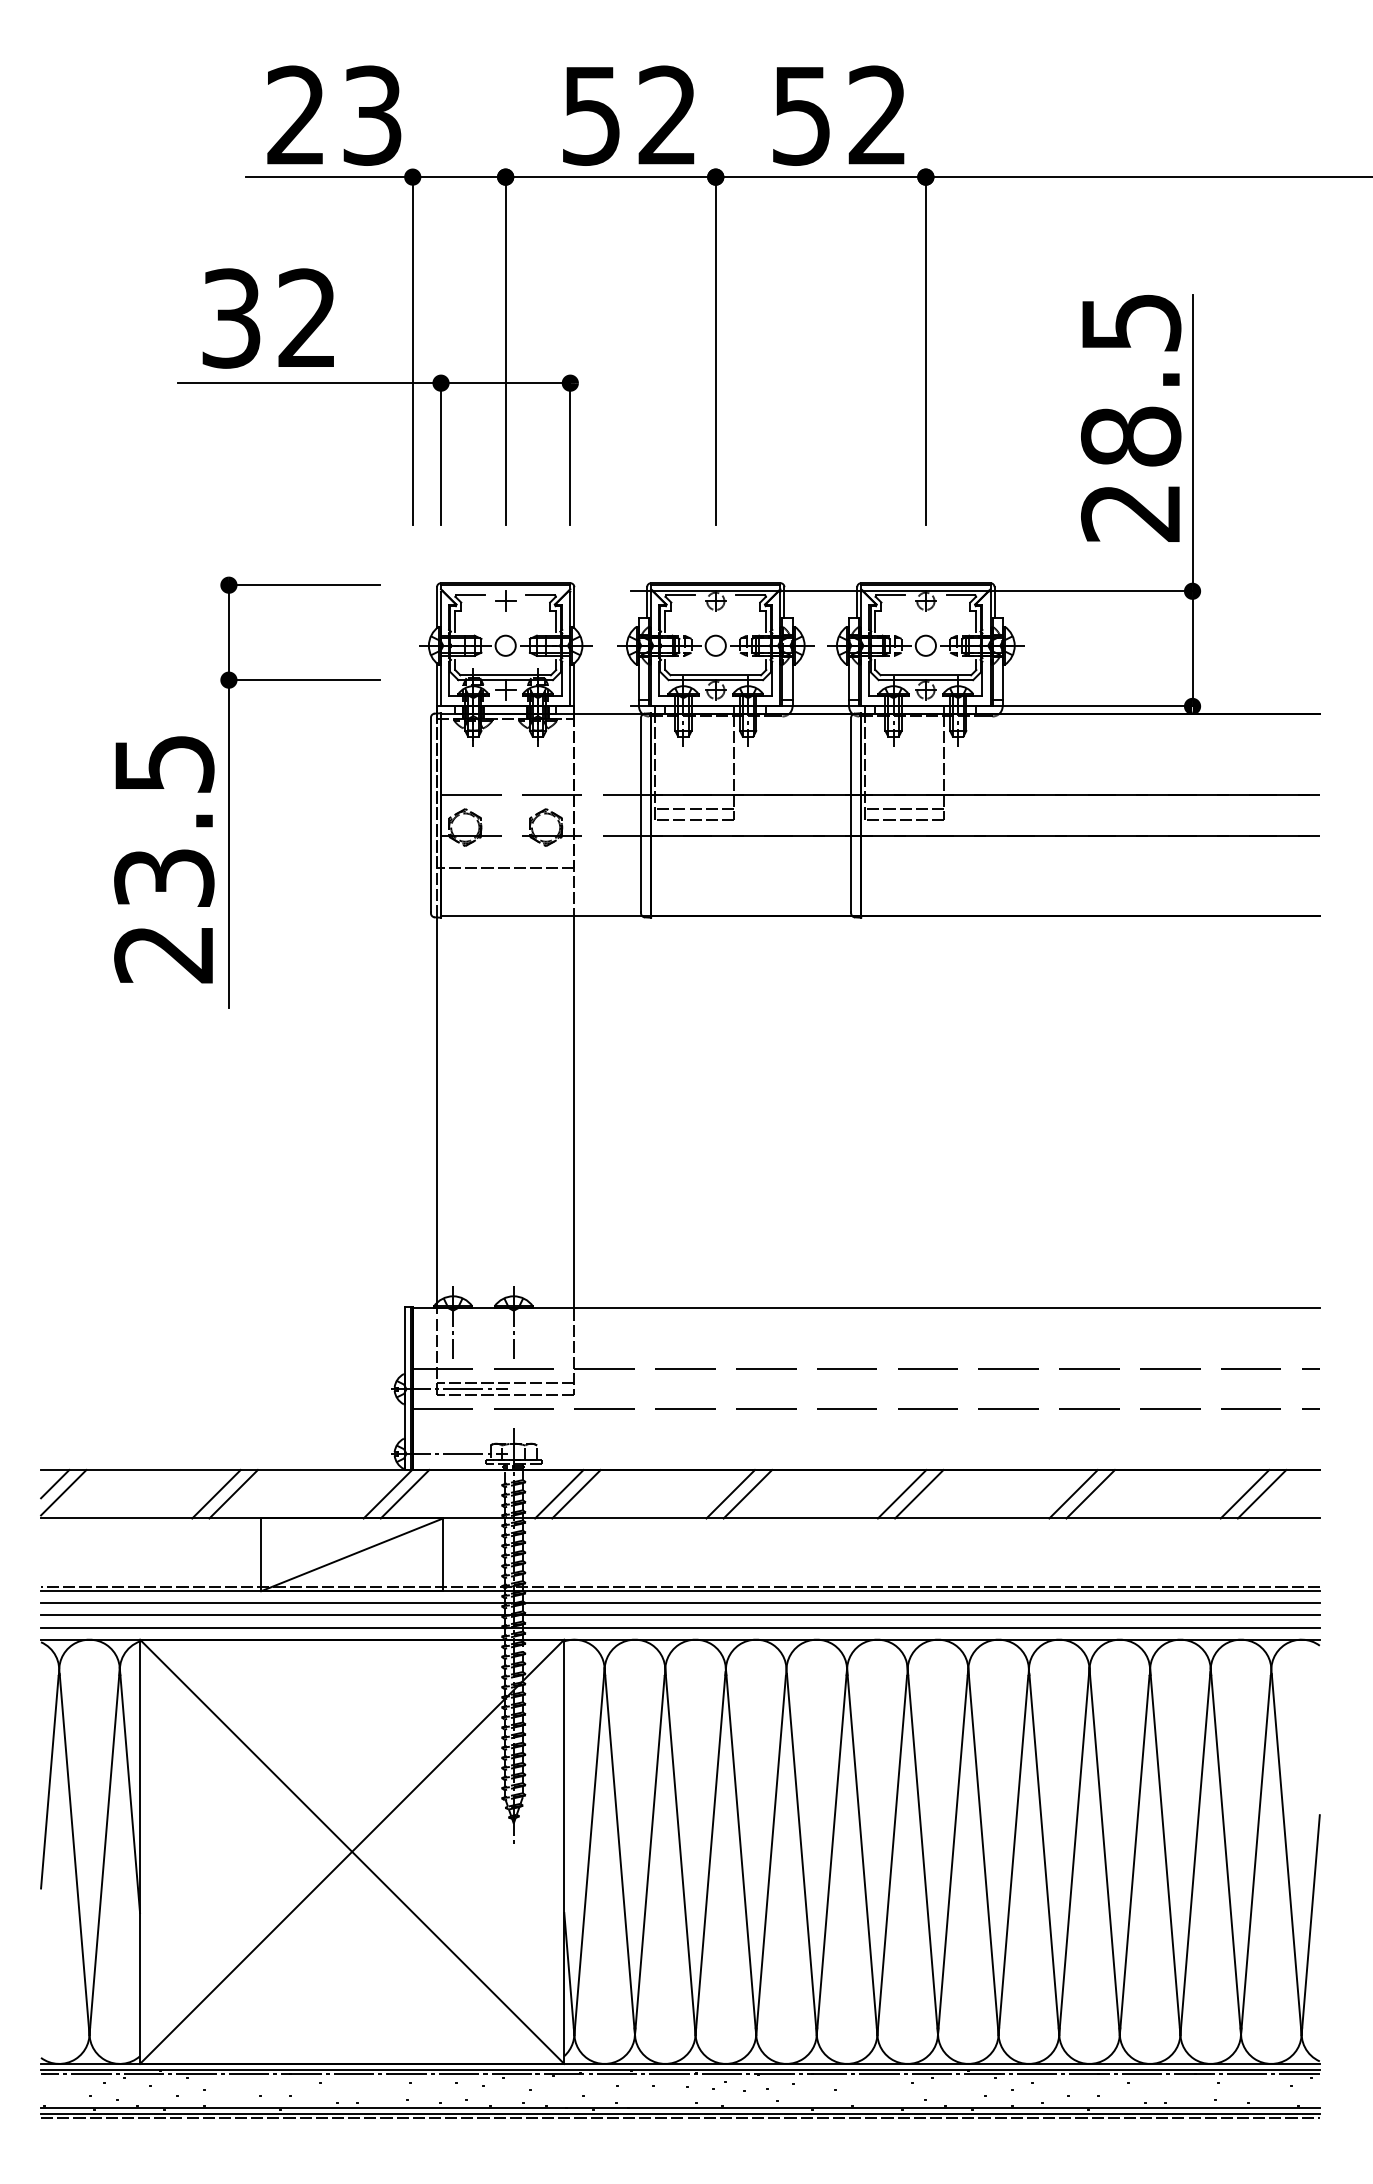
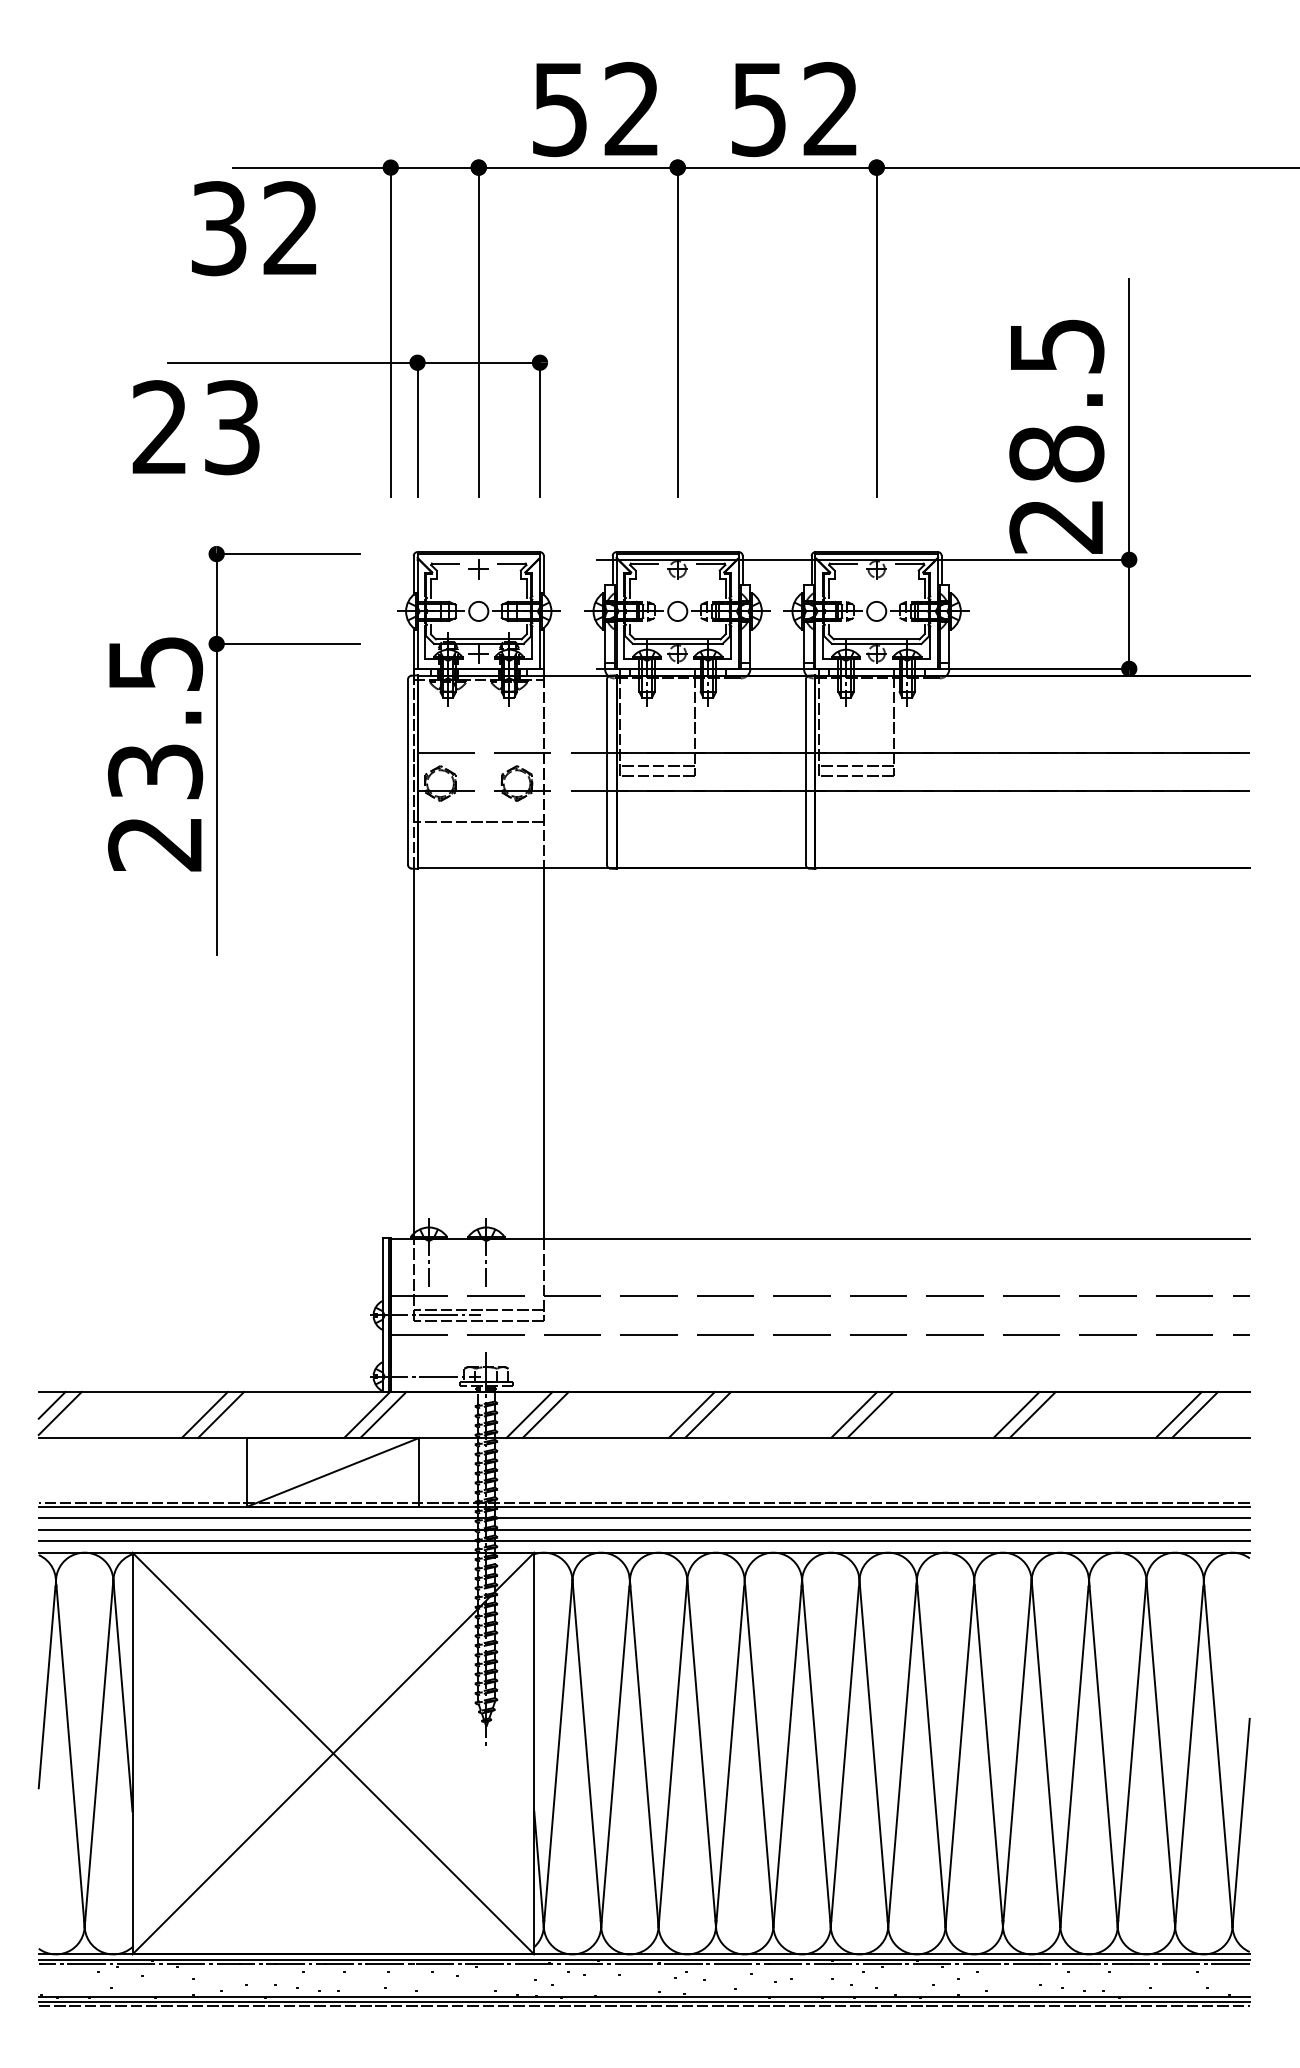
text: (334, 115) -> (196, 427), moved
text: (267, 318) -> (253, 228), moved
text: (1131, 418) -> (1057, 436), moved
text: (164, 859) -> (155, 754), moved

